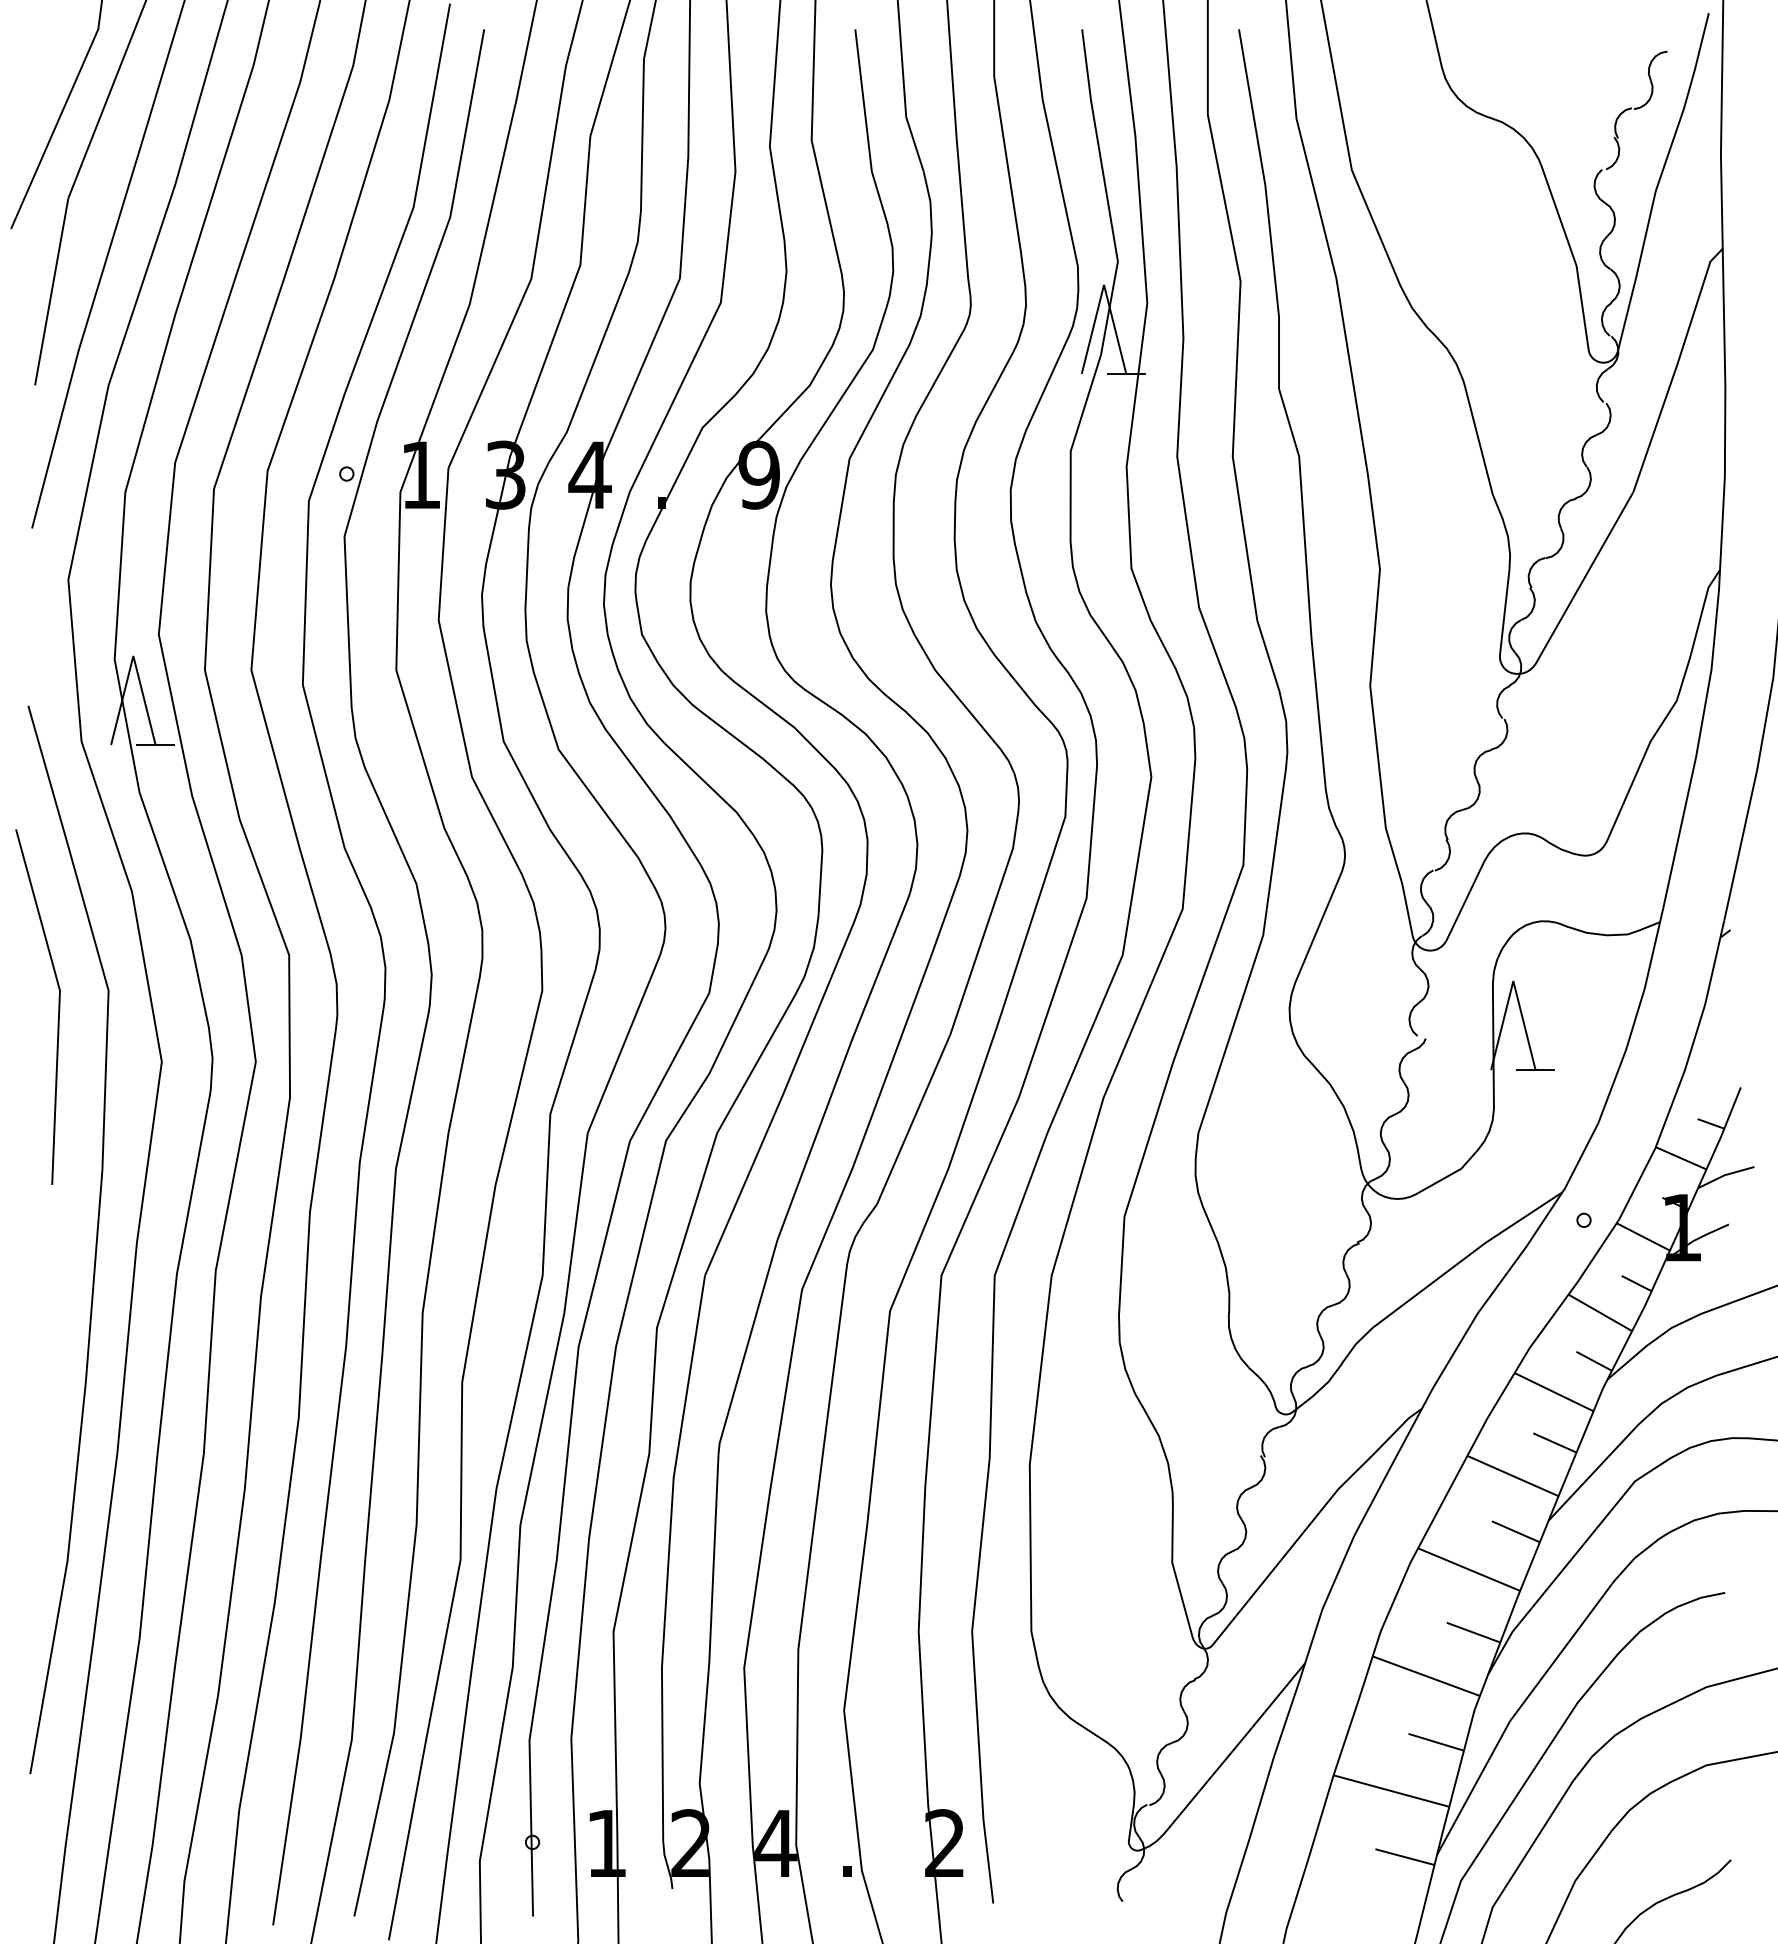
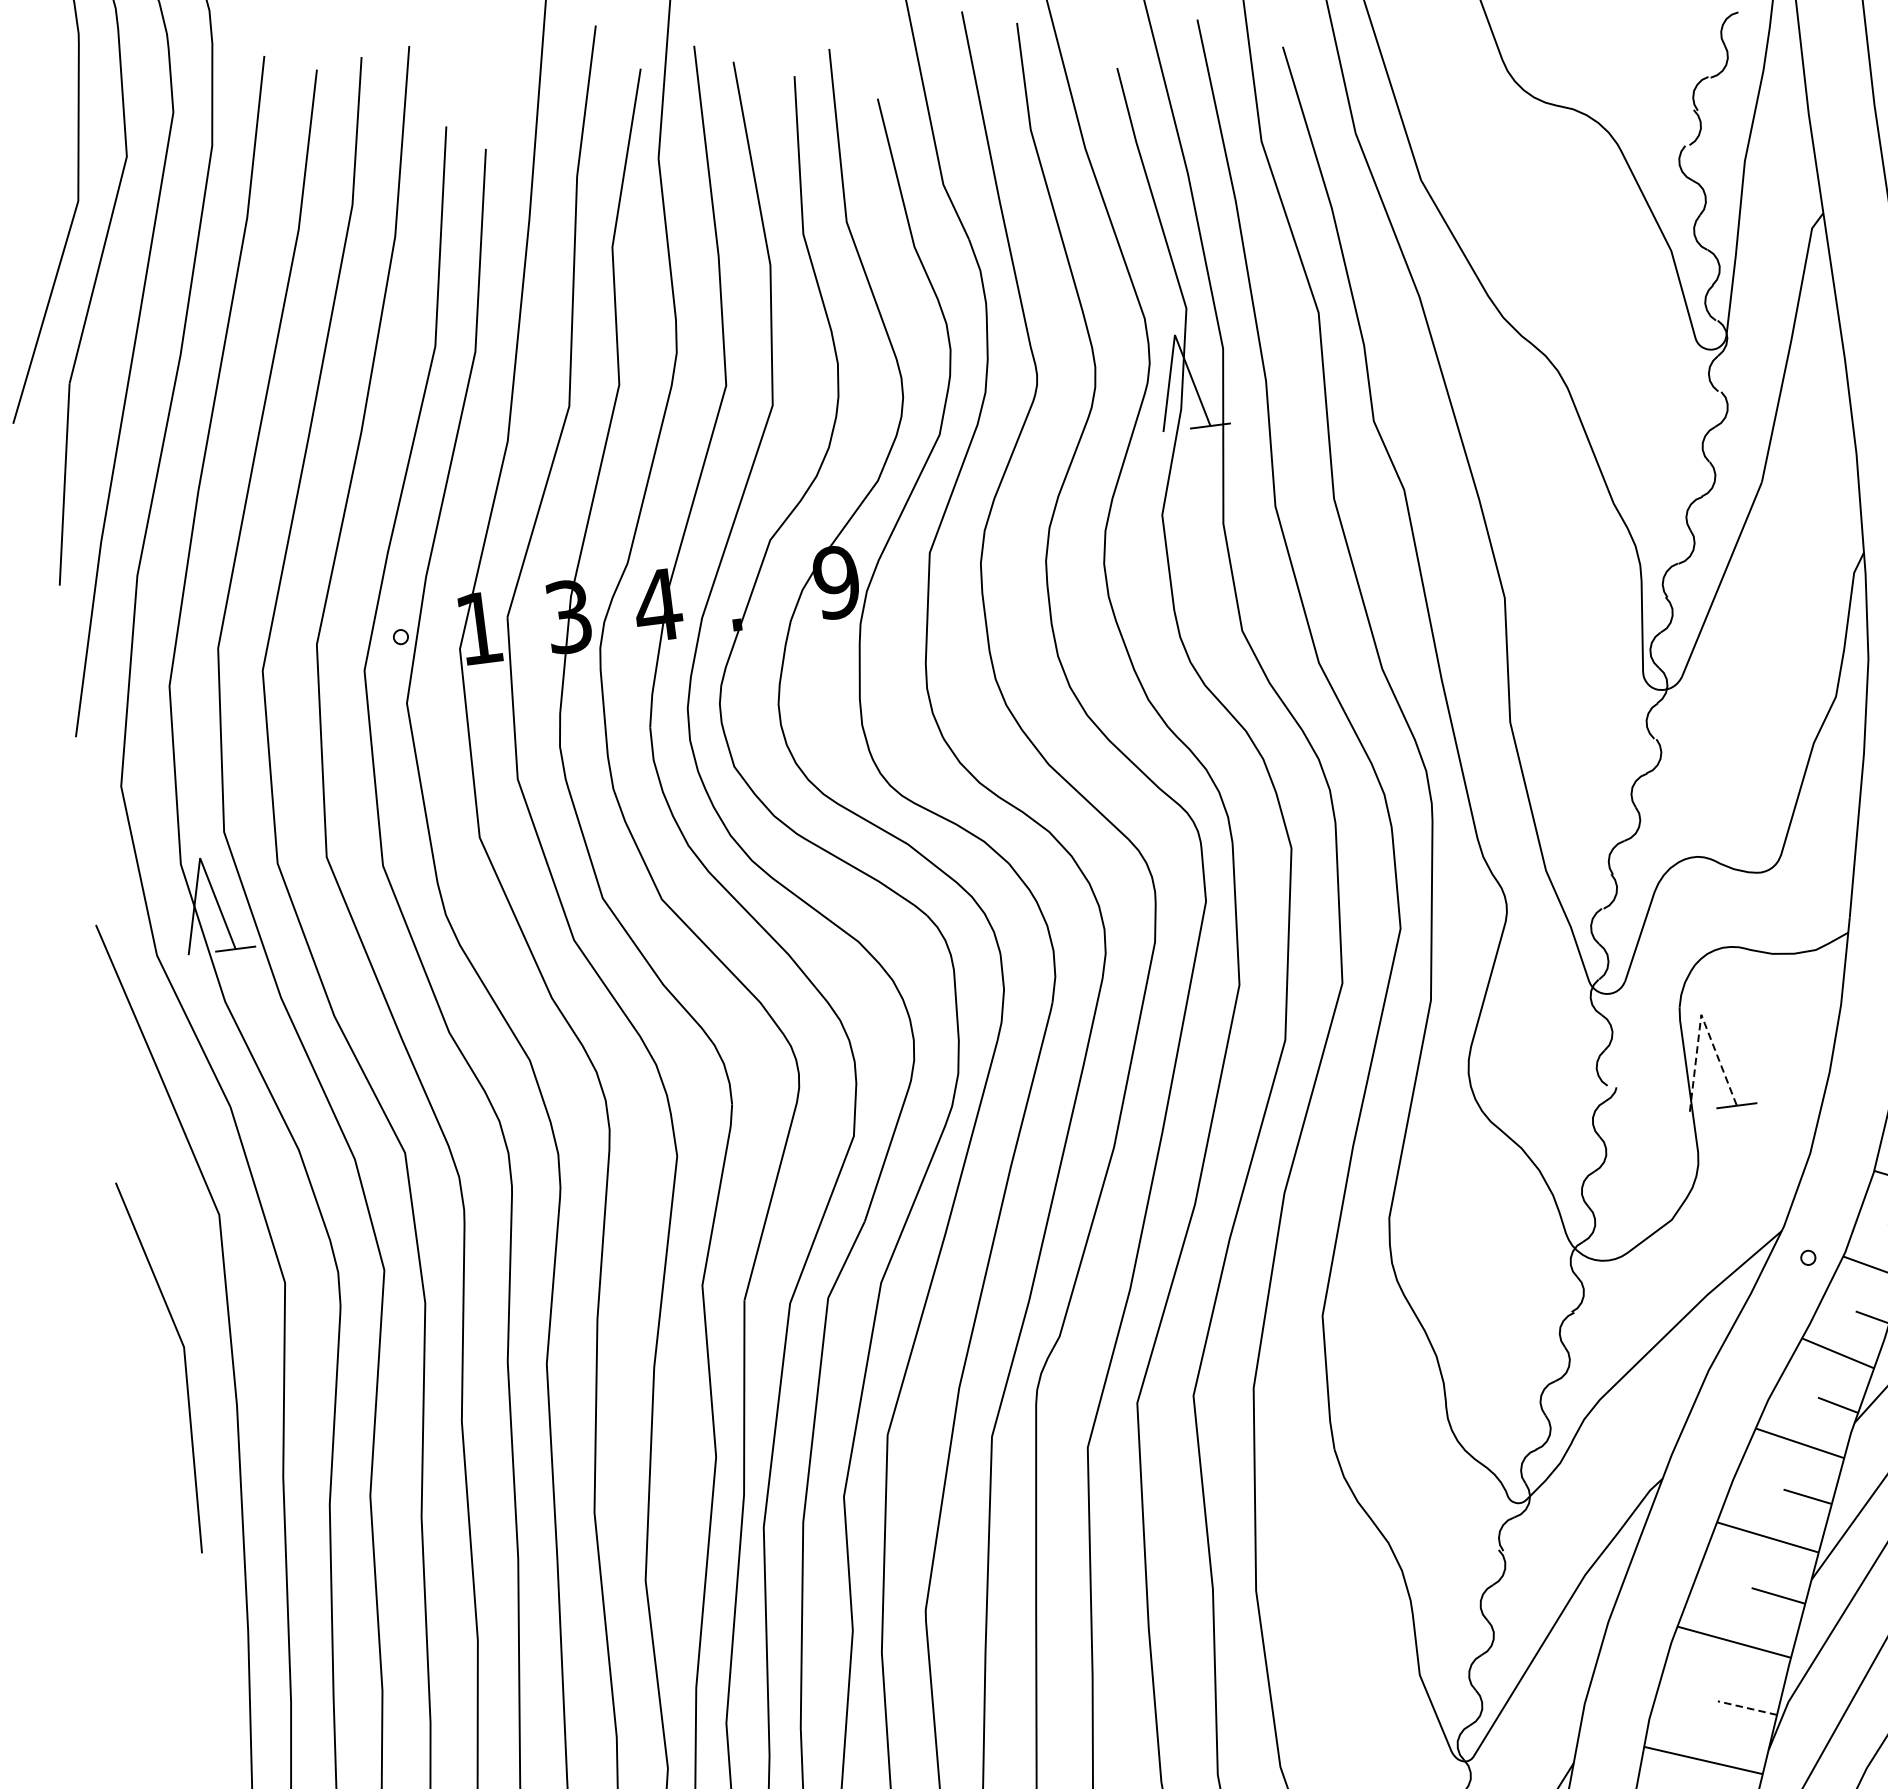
line: (1513, 981) -> (1701, 1015), solid -> dashed
line: (58, 1006) -> (184, 1364), moved
line: (1473, 1632) -> (1747, 1708), solid -> dashed

